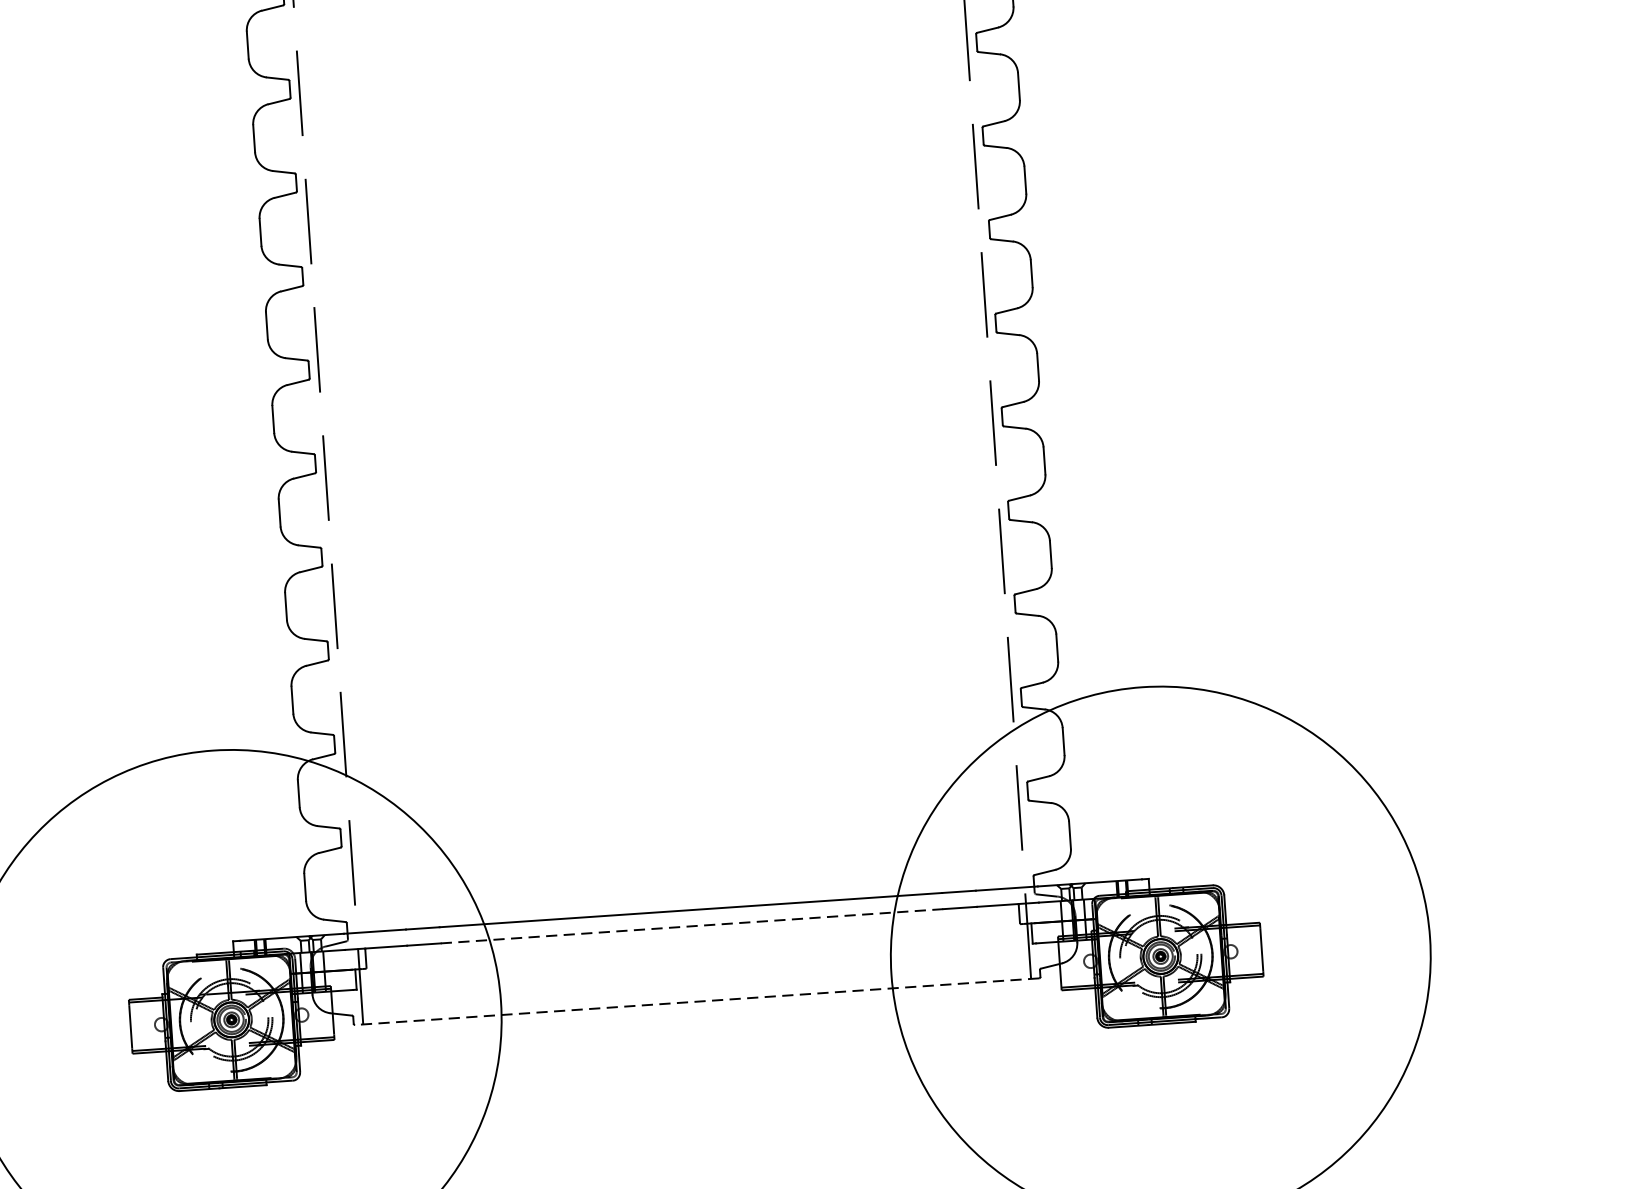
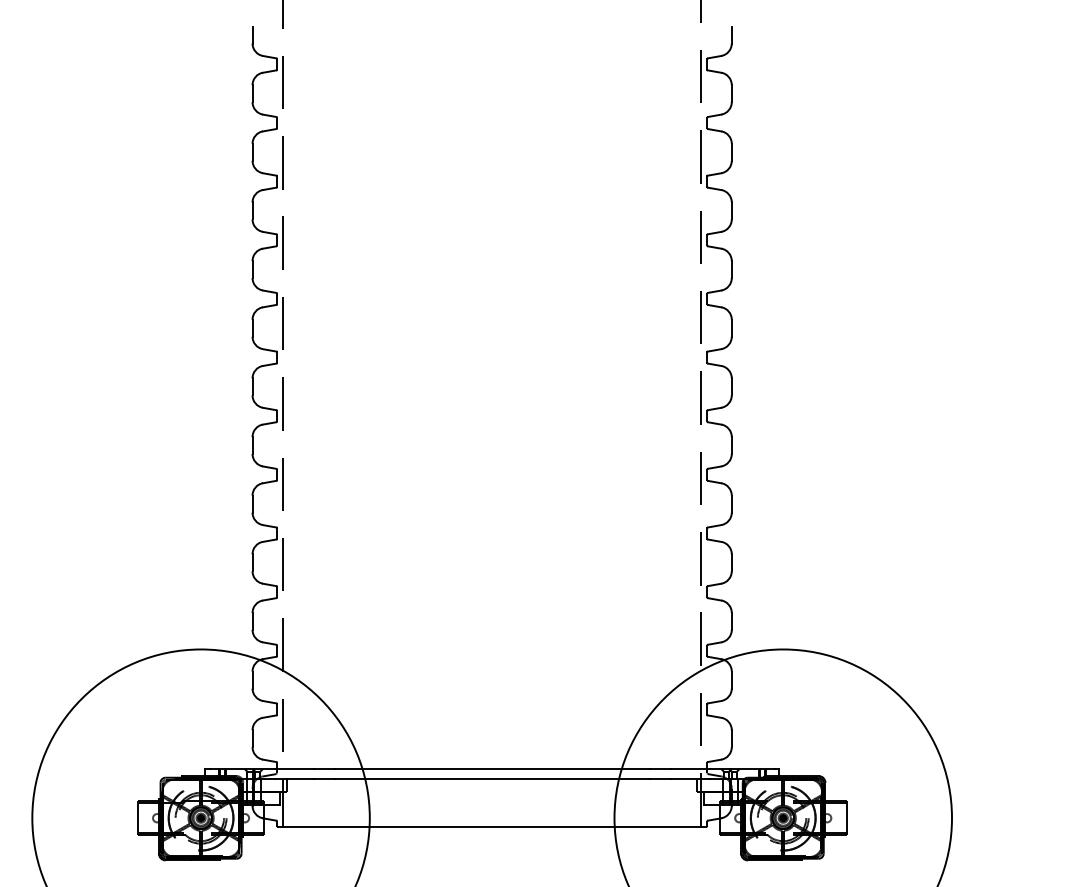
line: (692, 926) -> (492, 779), dashed -> solid
line: (696, 1001) -> (491, 826), dashed -> solid

